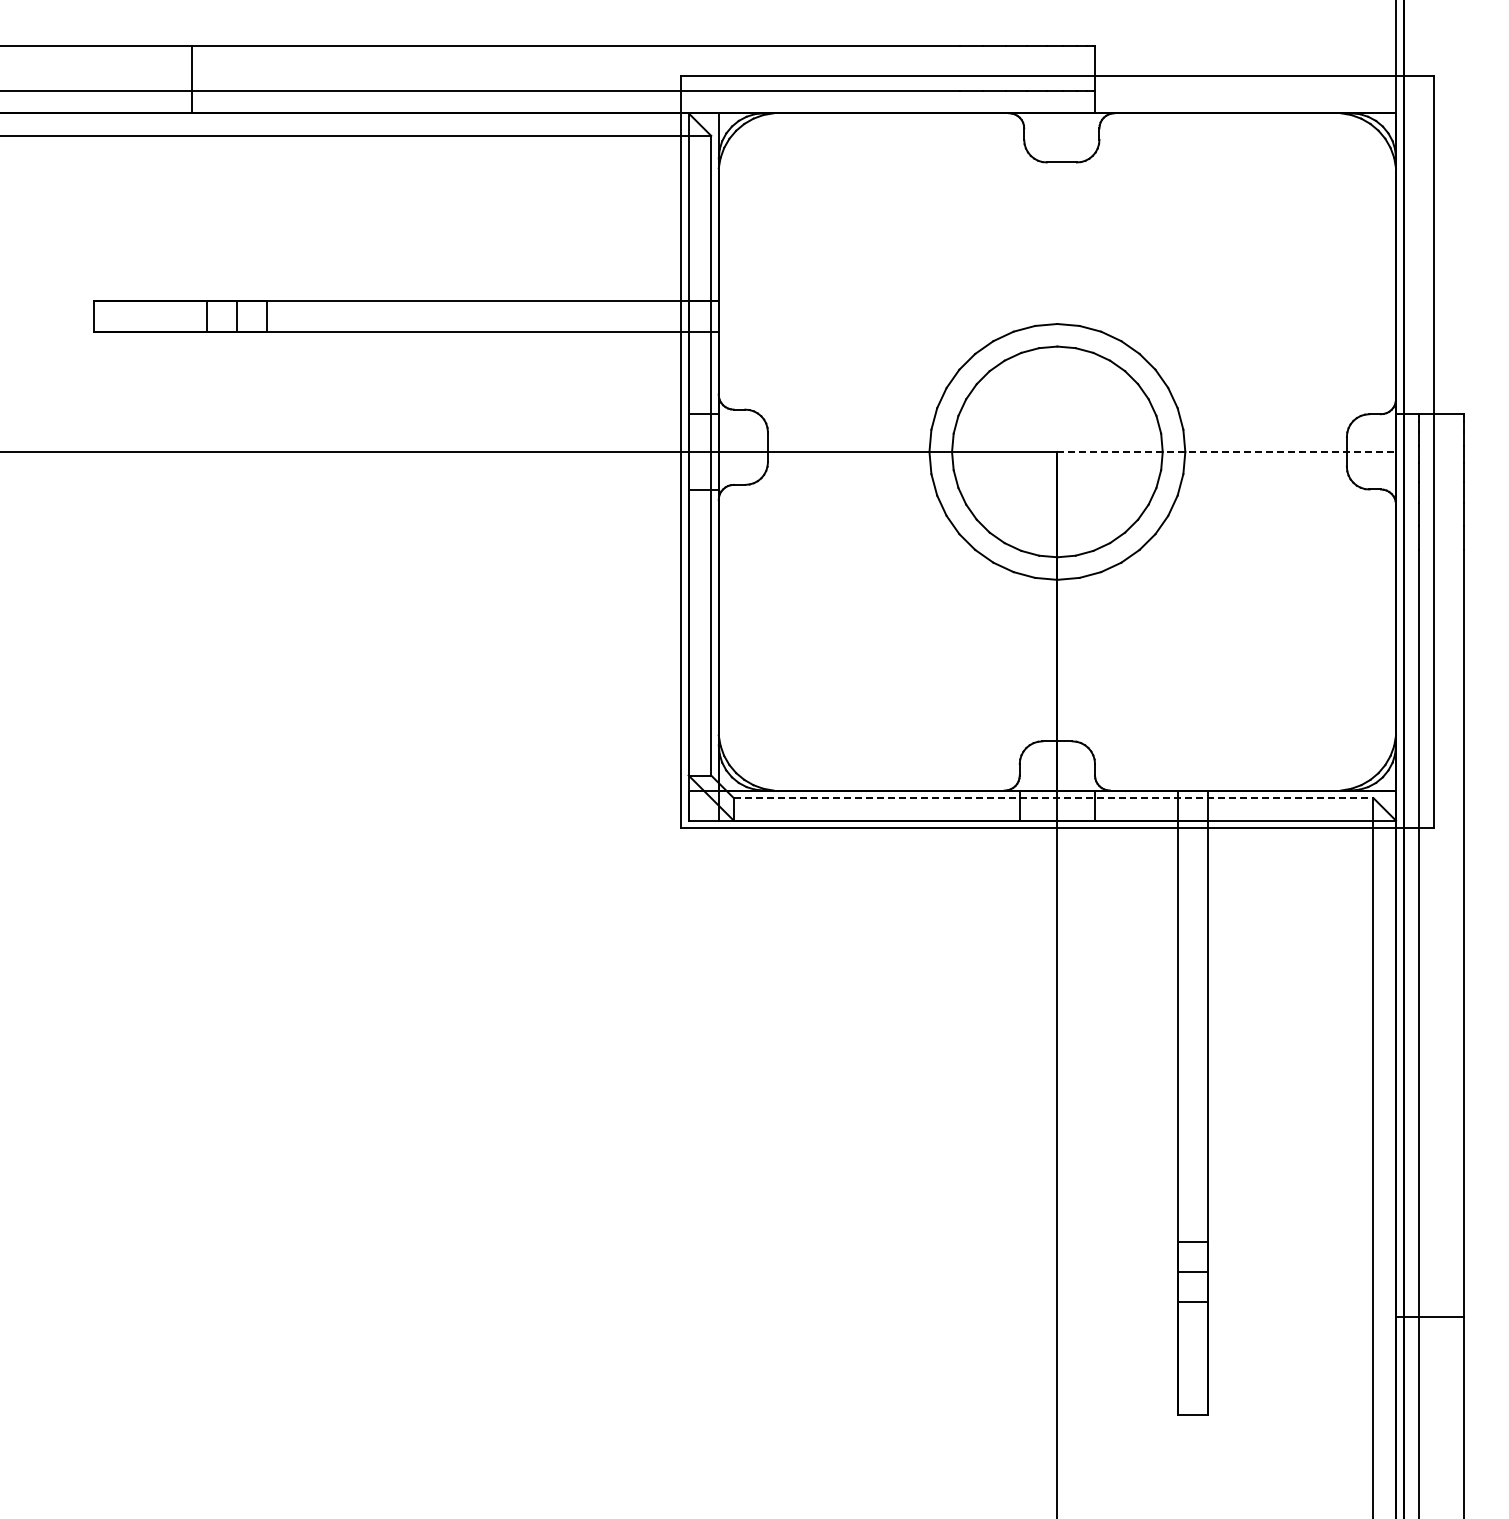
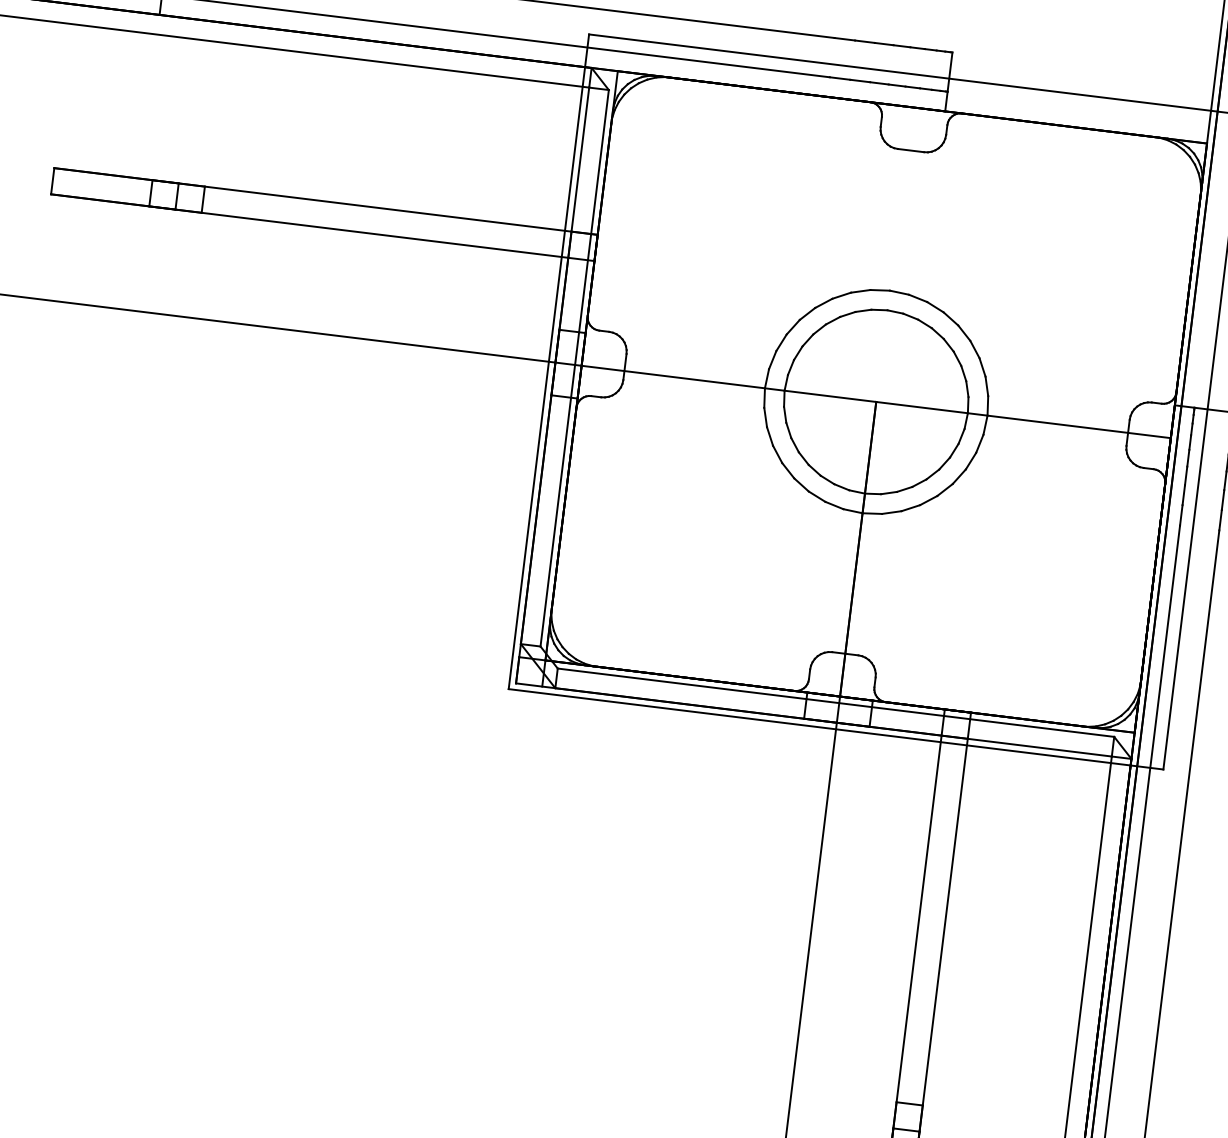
line: (1227, 451) -> (1024, 419), dashed -> solid
line: (1053, 798) -> (835, 703), dashed -> solid

